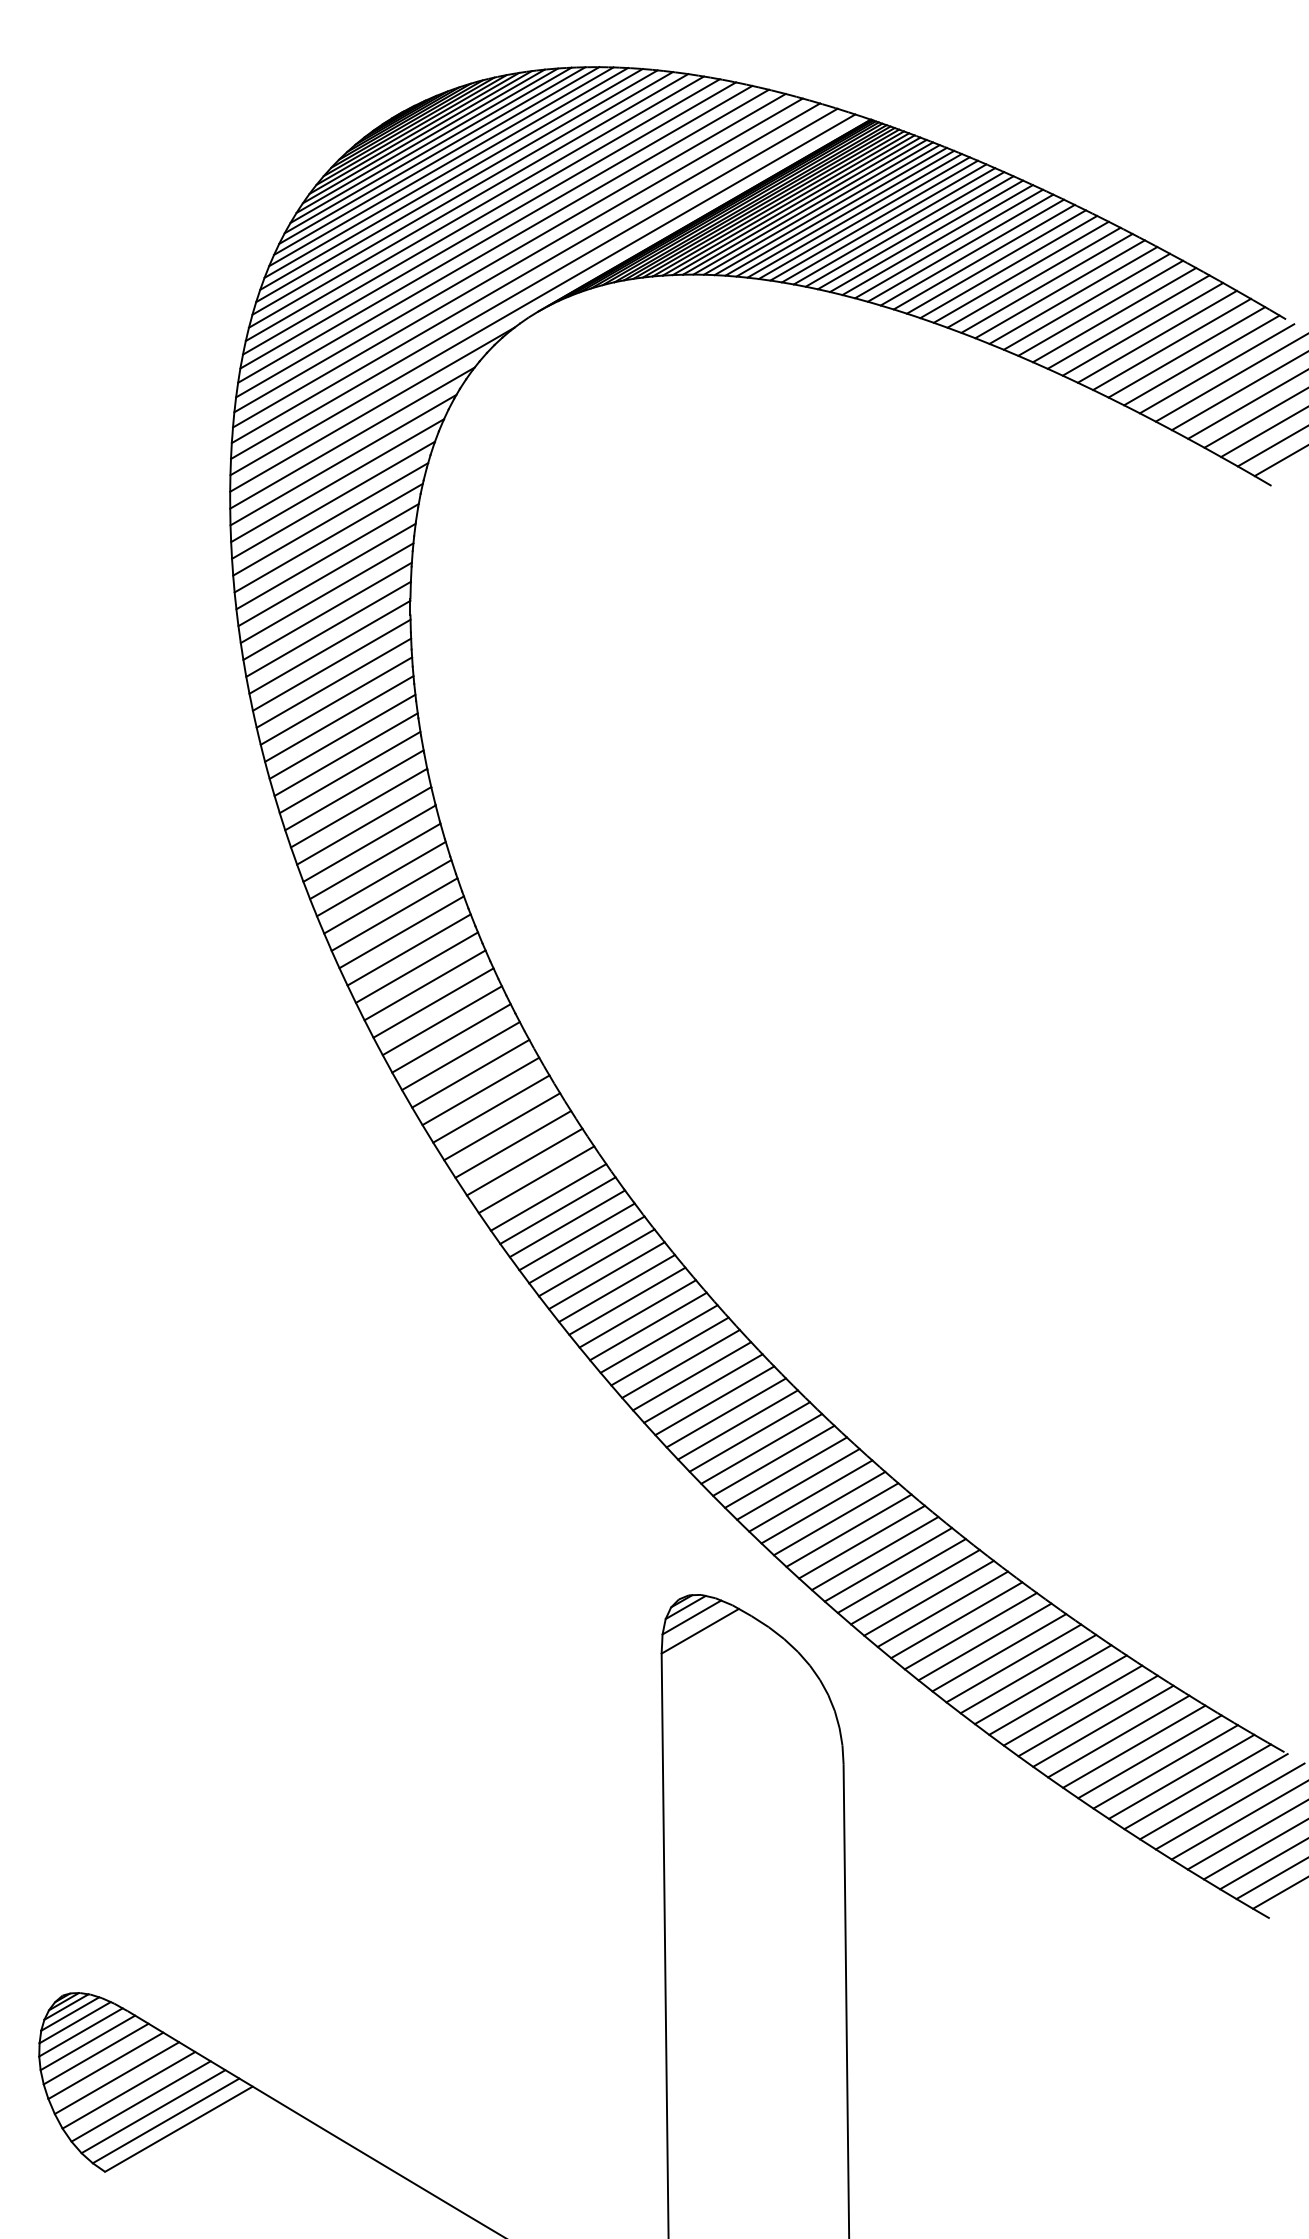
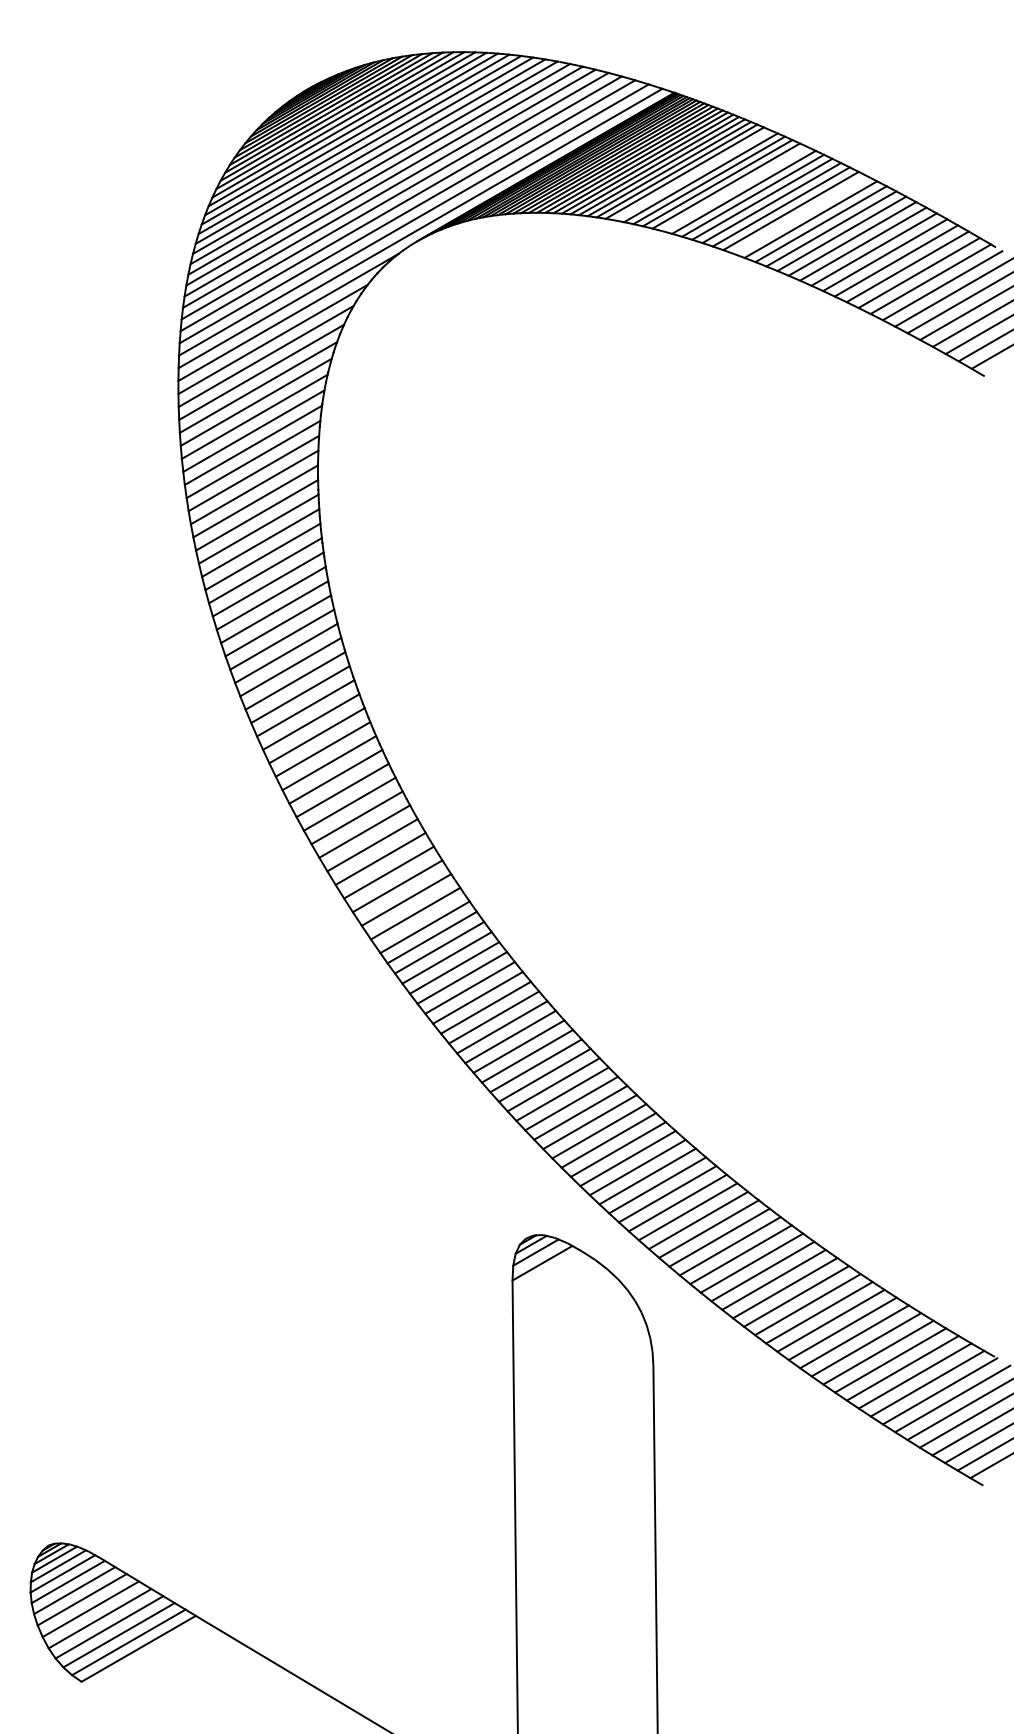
line: (894, 226) -> (692, 175), removed
line: (949, 243) -> (735, 188), removed
line: (1033, 277) -> (800, 215), removed

